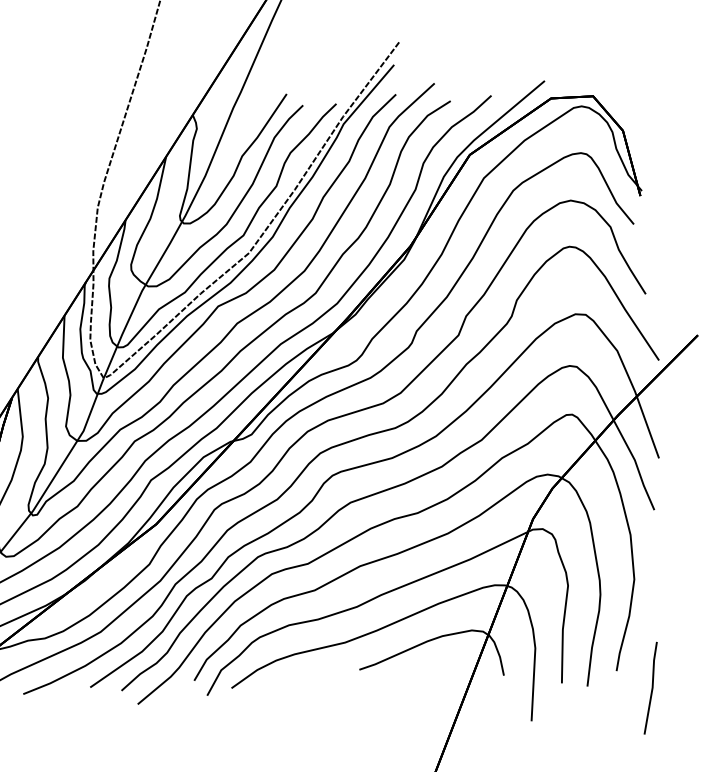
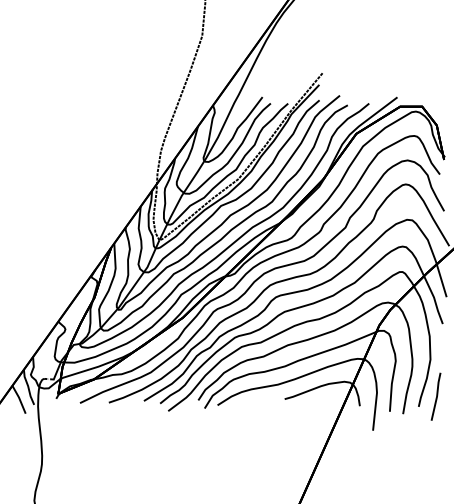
line: (651, 687) -> (436, 396), moved

